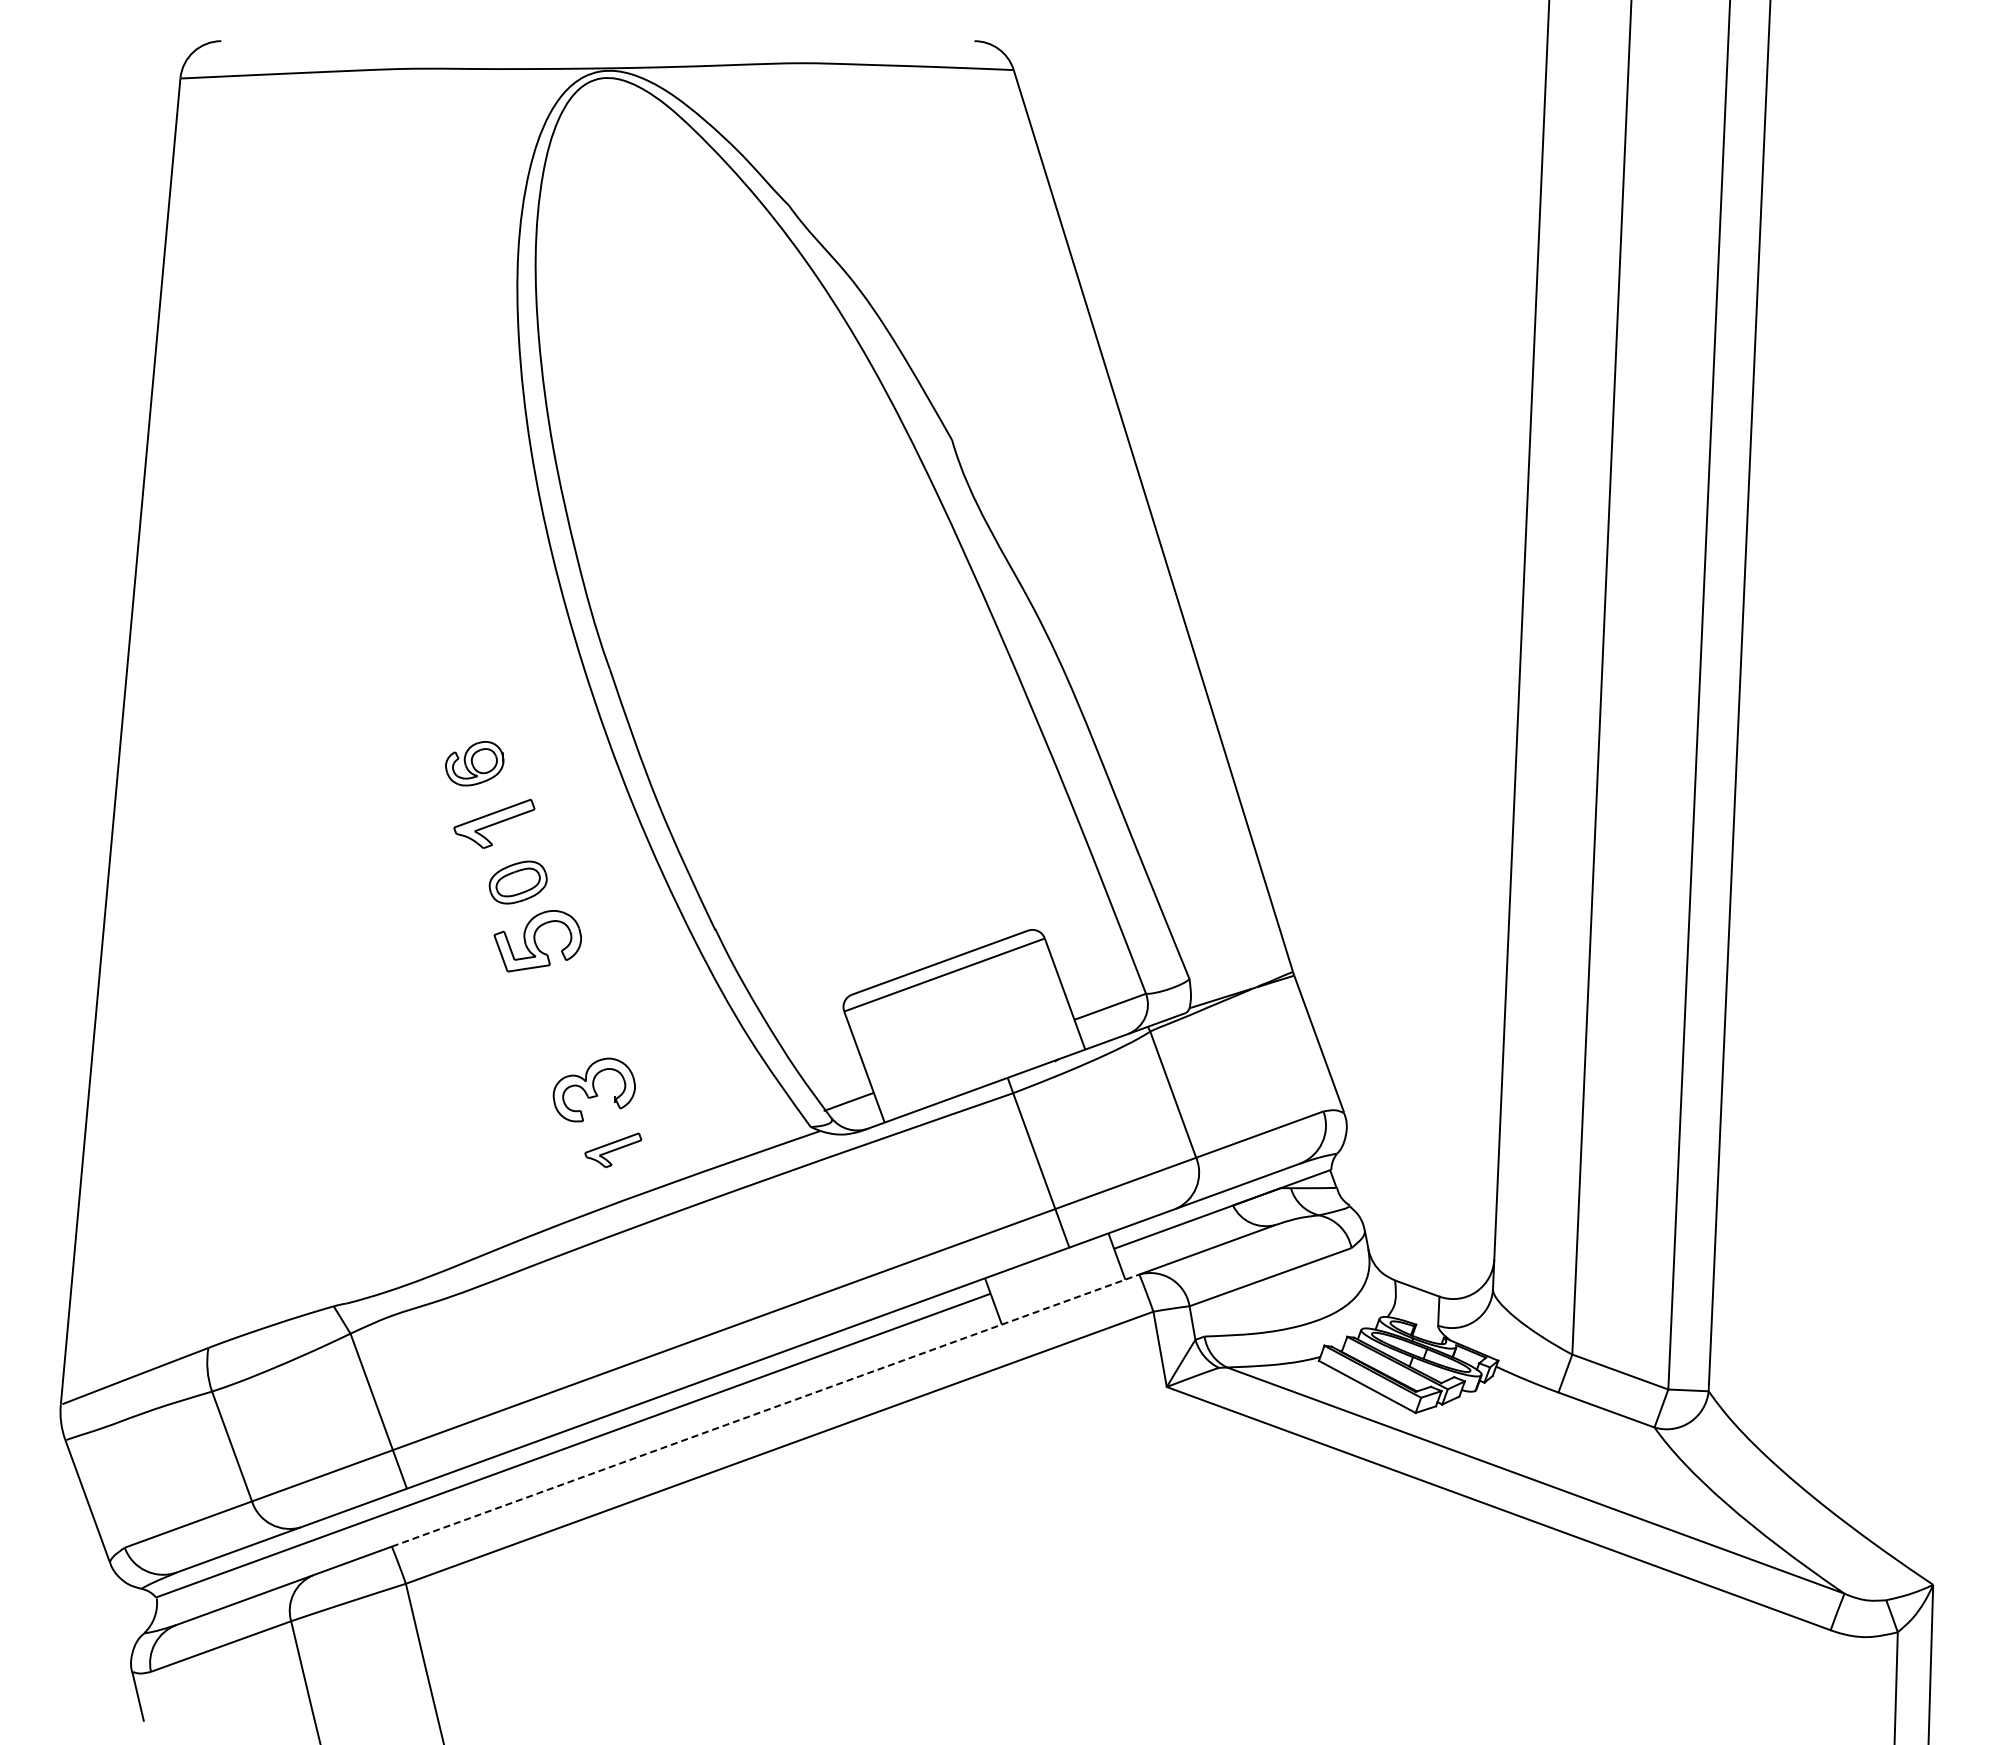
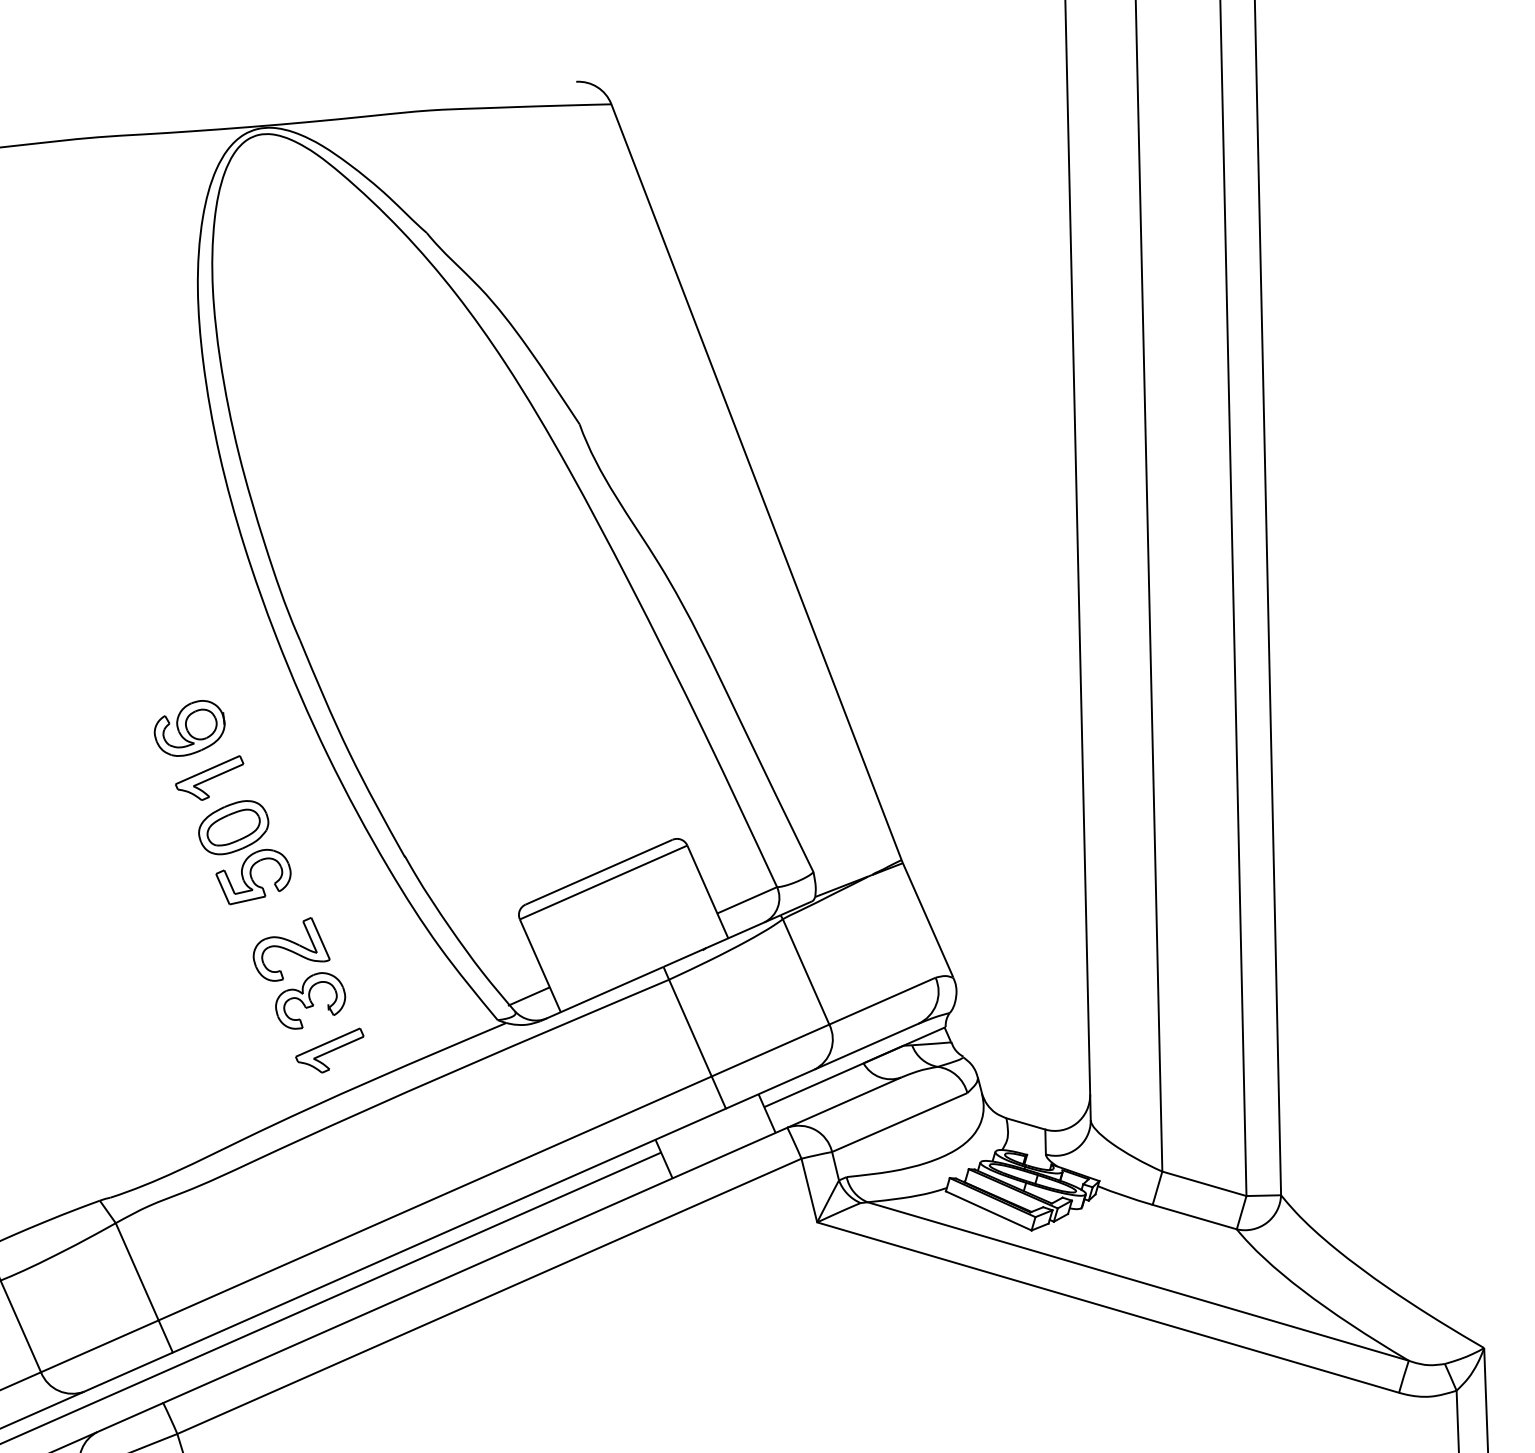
part: (474, 763) -> (189, 728), size x1.43
part: (517, 882) -> (232, 827), size x1.43
part: (575, 1028) -> (290, 949), added
part: (613, 1150) -> (330, 1051), size x1.43
line: (765, 1410) -> (475, 1265), dashed -> solid

